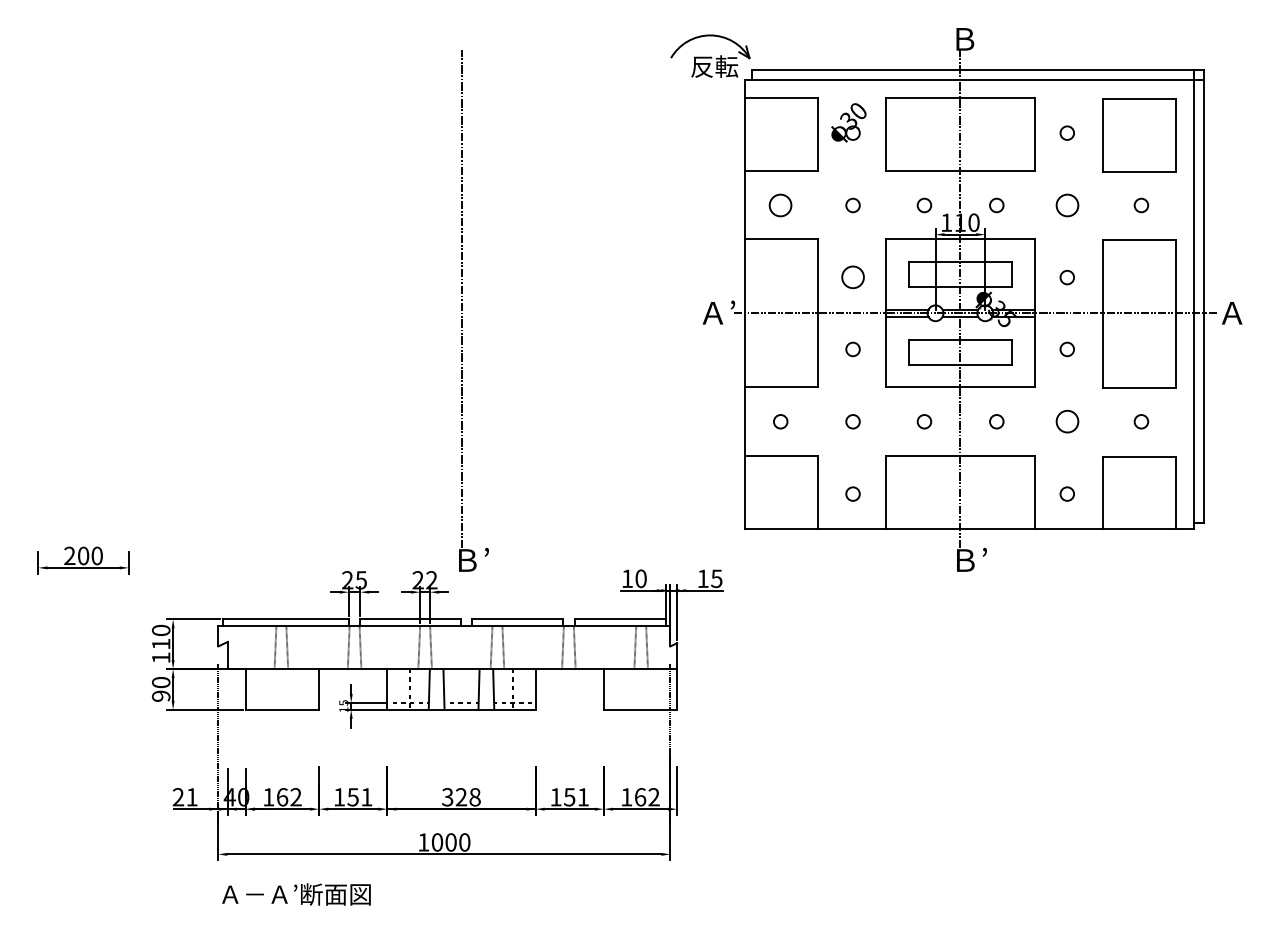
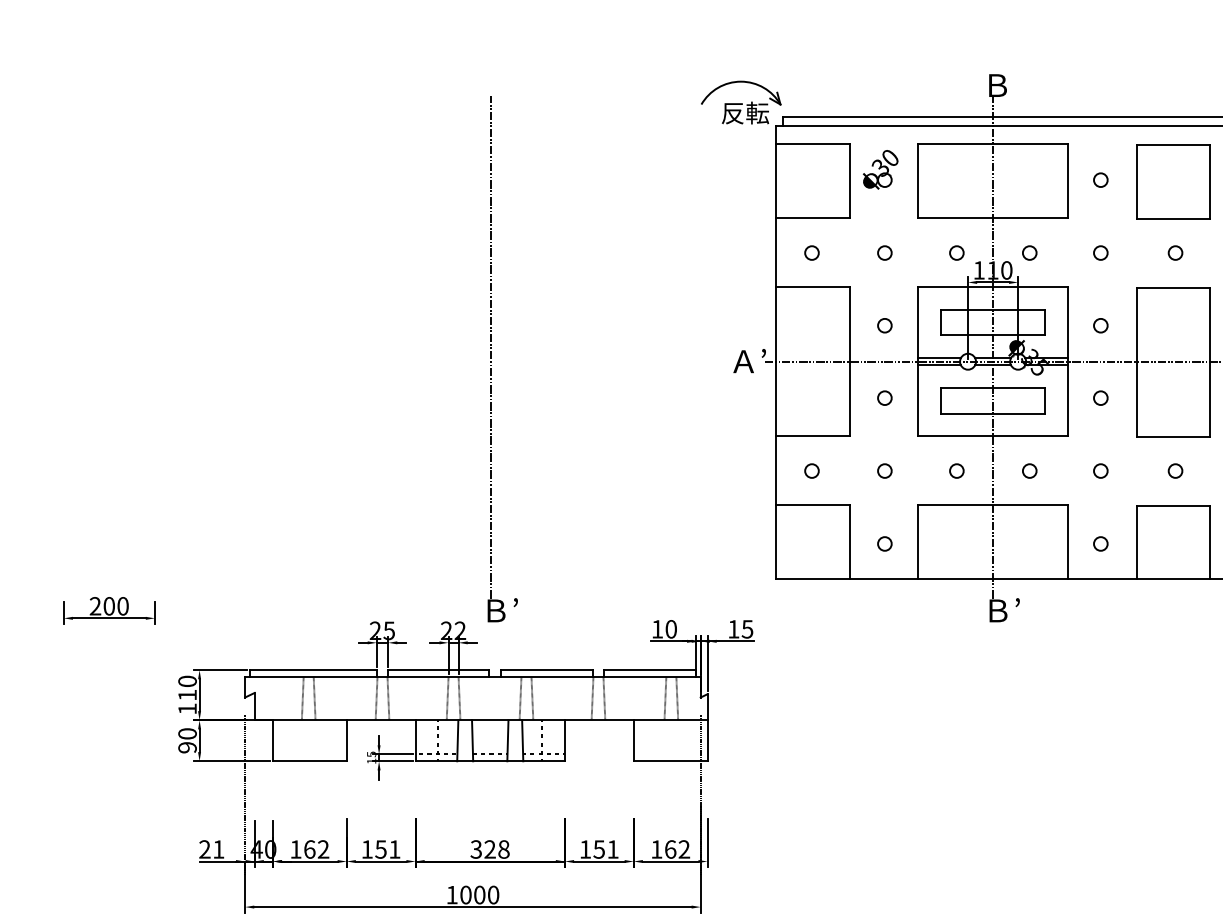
circle: (780, 205) -> (811, 253), size x0.62
circle: (1066, 205) -> (1100, 253), size x0.62
circle: (852, 277) -> (884, 325), size x0.62
circle: (1066, 421) -> (1100, 470), size x0.62

